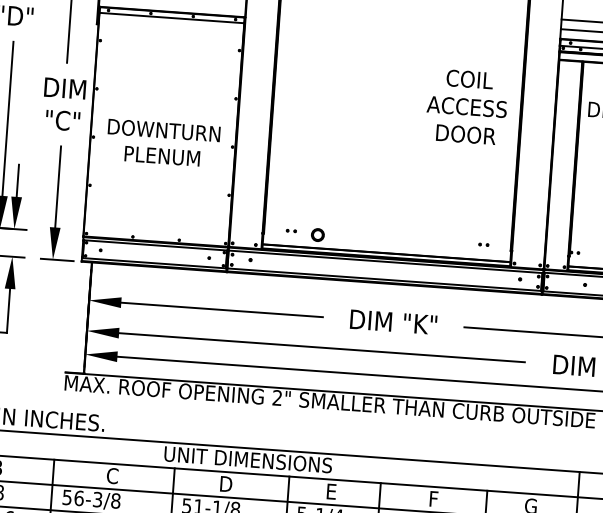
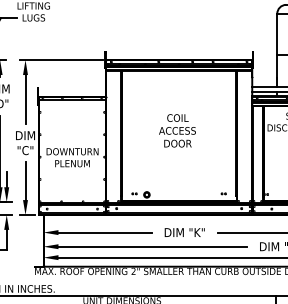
text: (467, 106) -> (177, 130), moved

